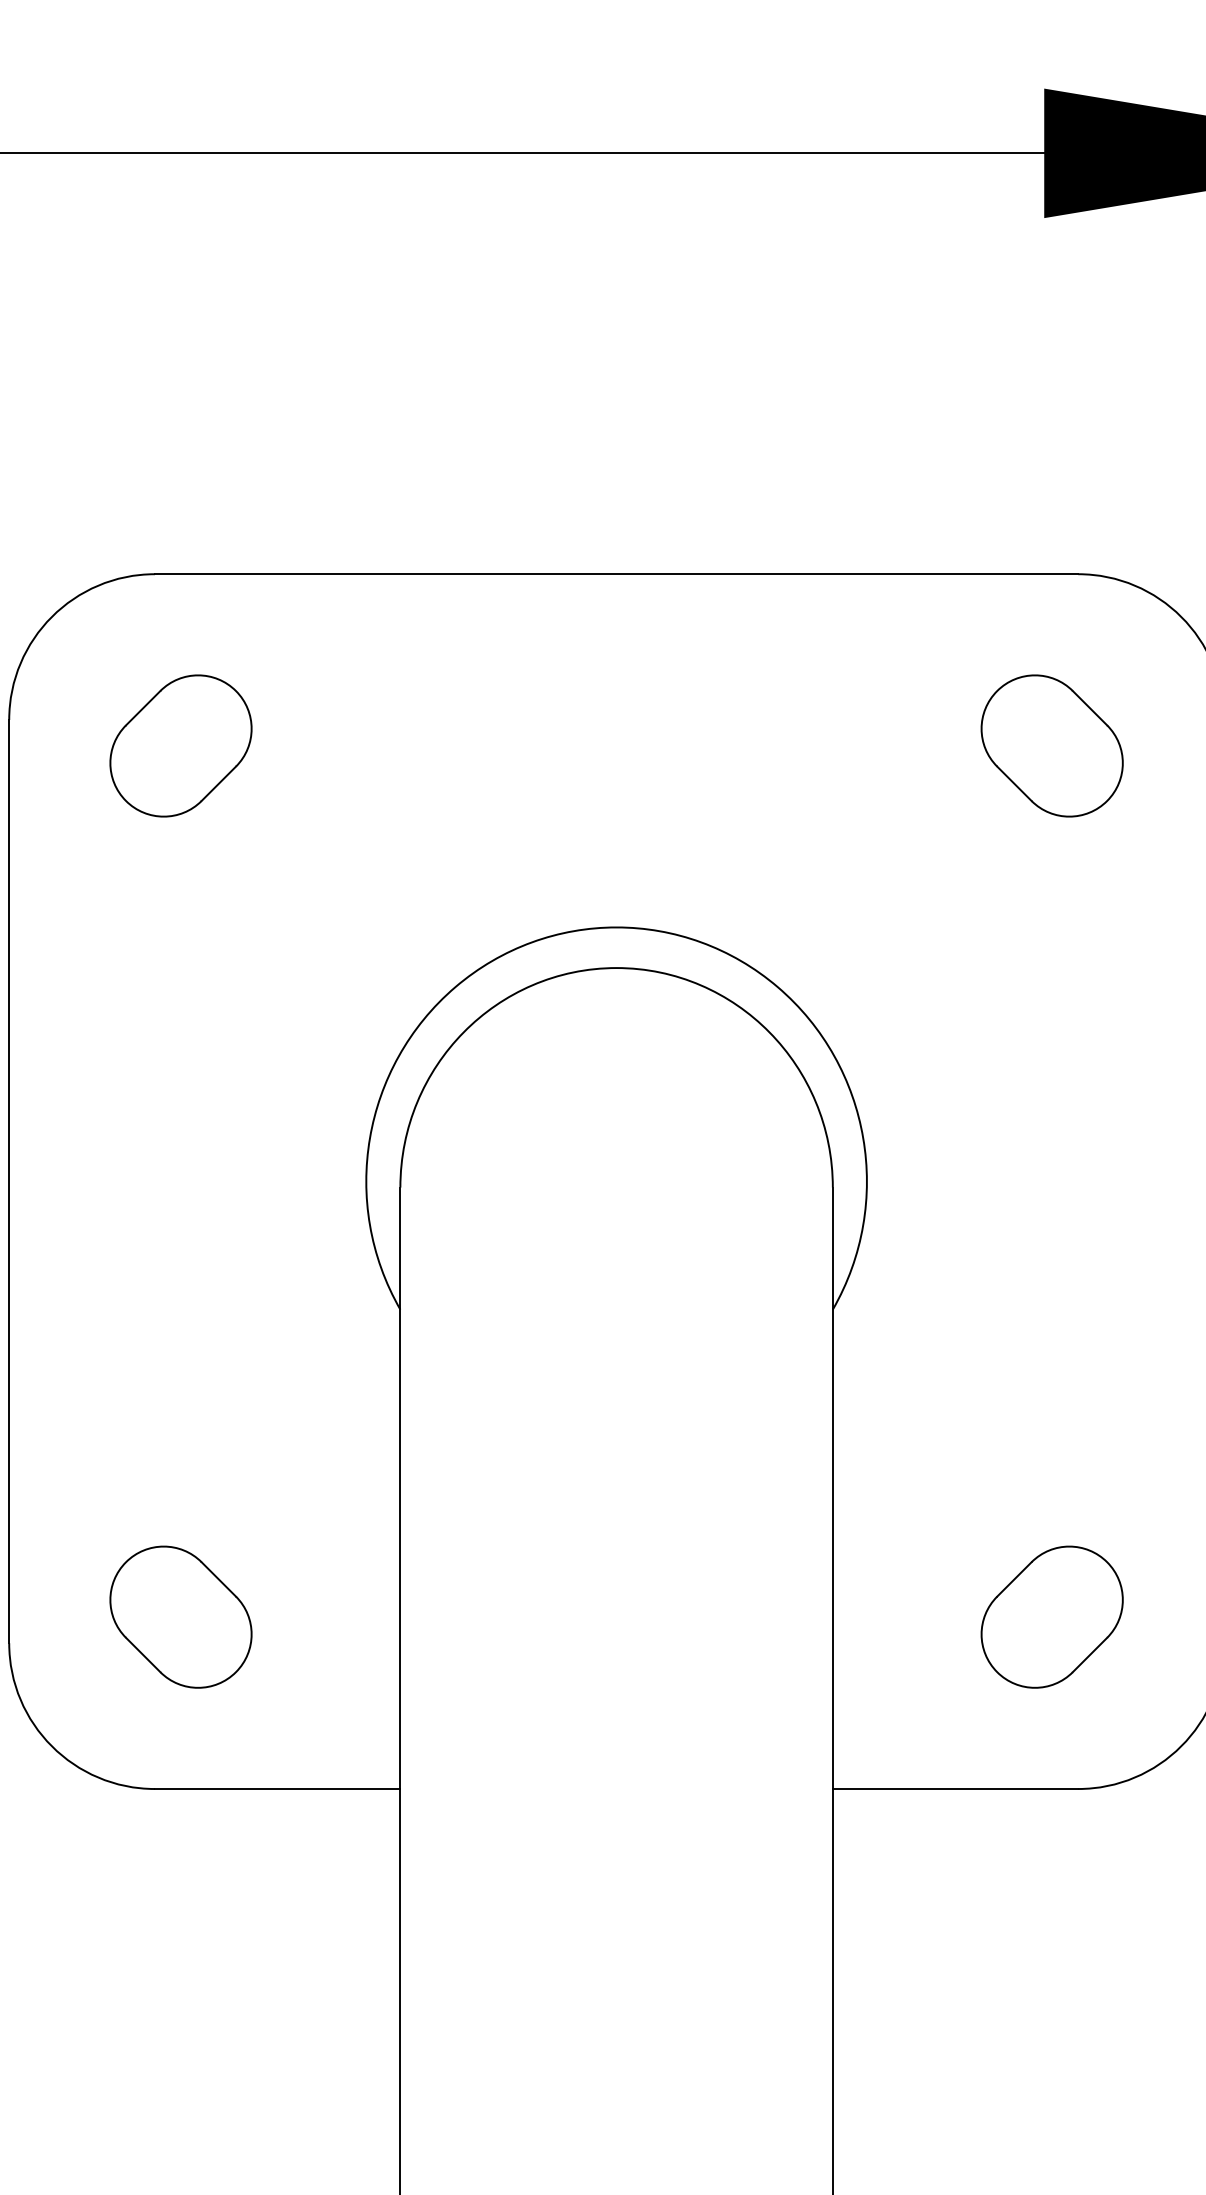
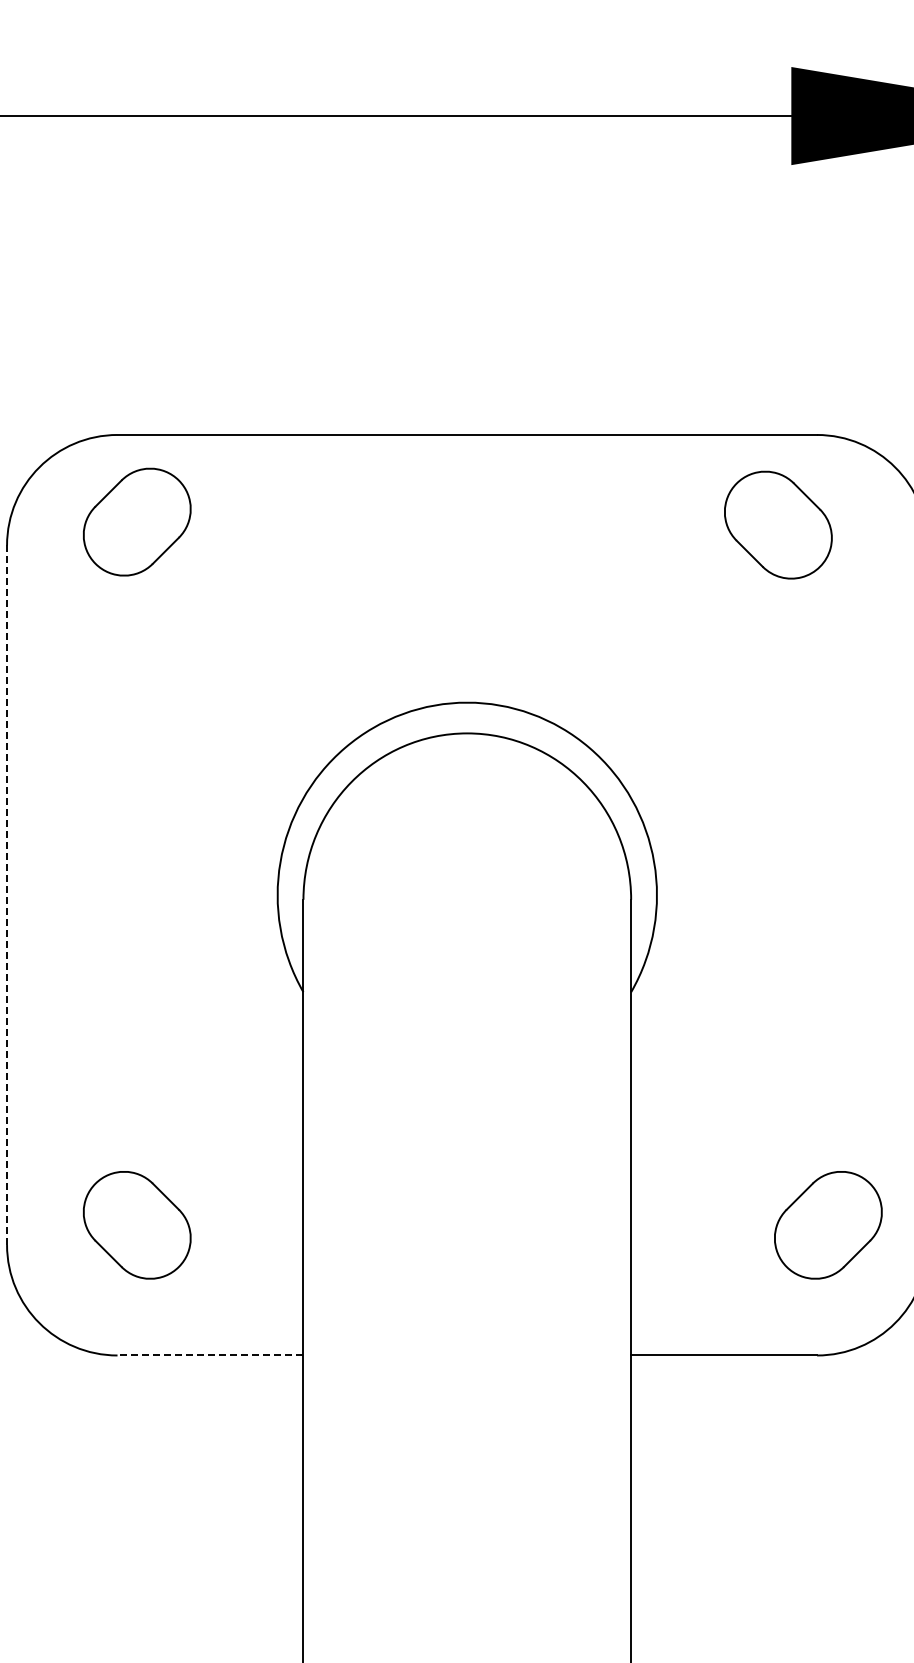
part: (181, 745) -> (137, 521), moved
part: (1052, 745) -> (778, 524), moved
line: (9, 1181) -> (7, 895), solid -> dashed
part: (1052, 1617) -> (828, 1225), moved
line: (277, 1789) -> (210, 1355), solid -> dashed

